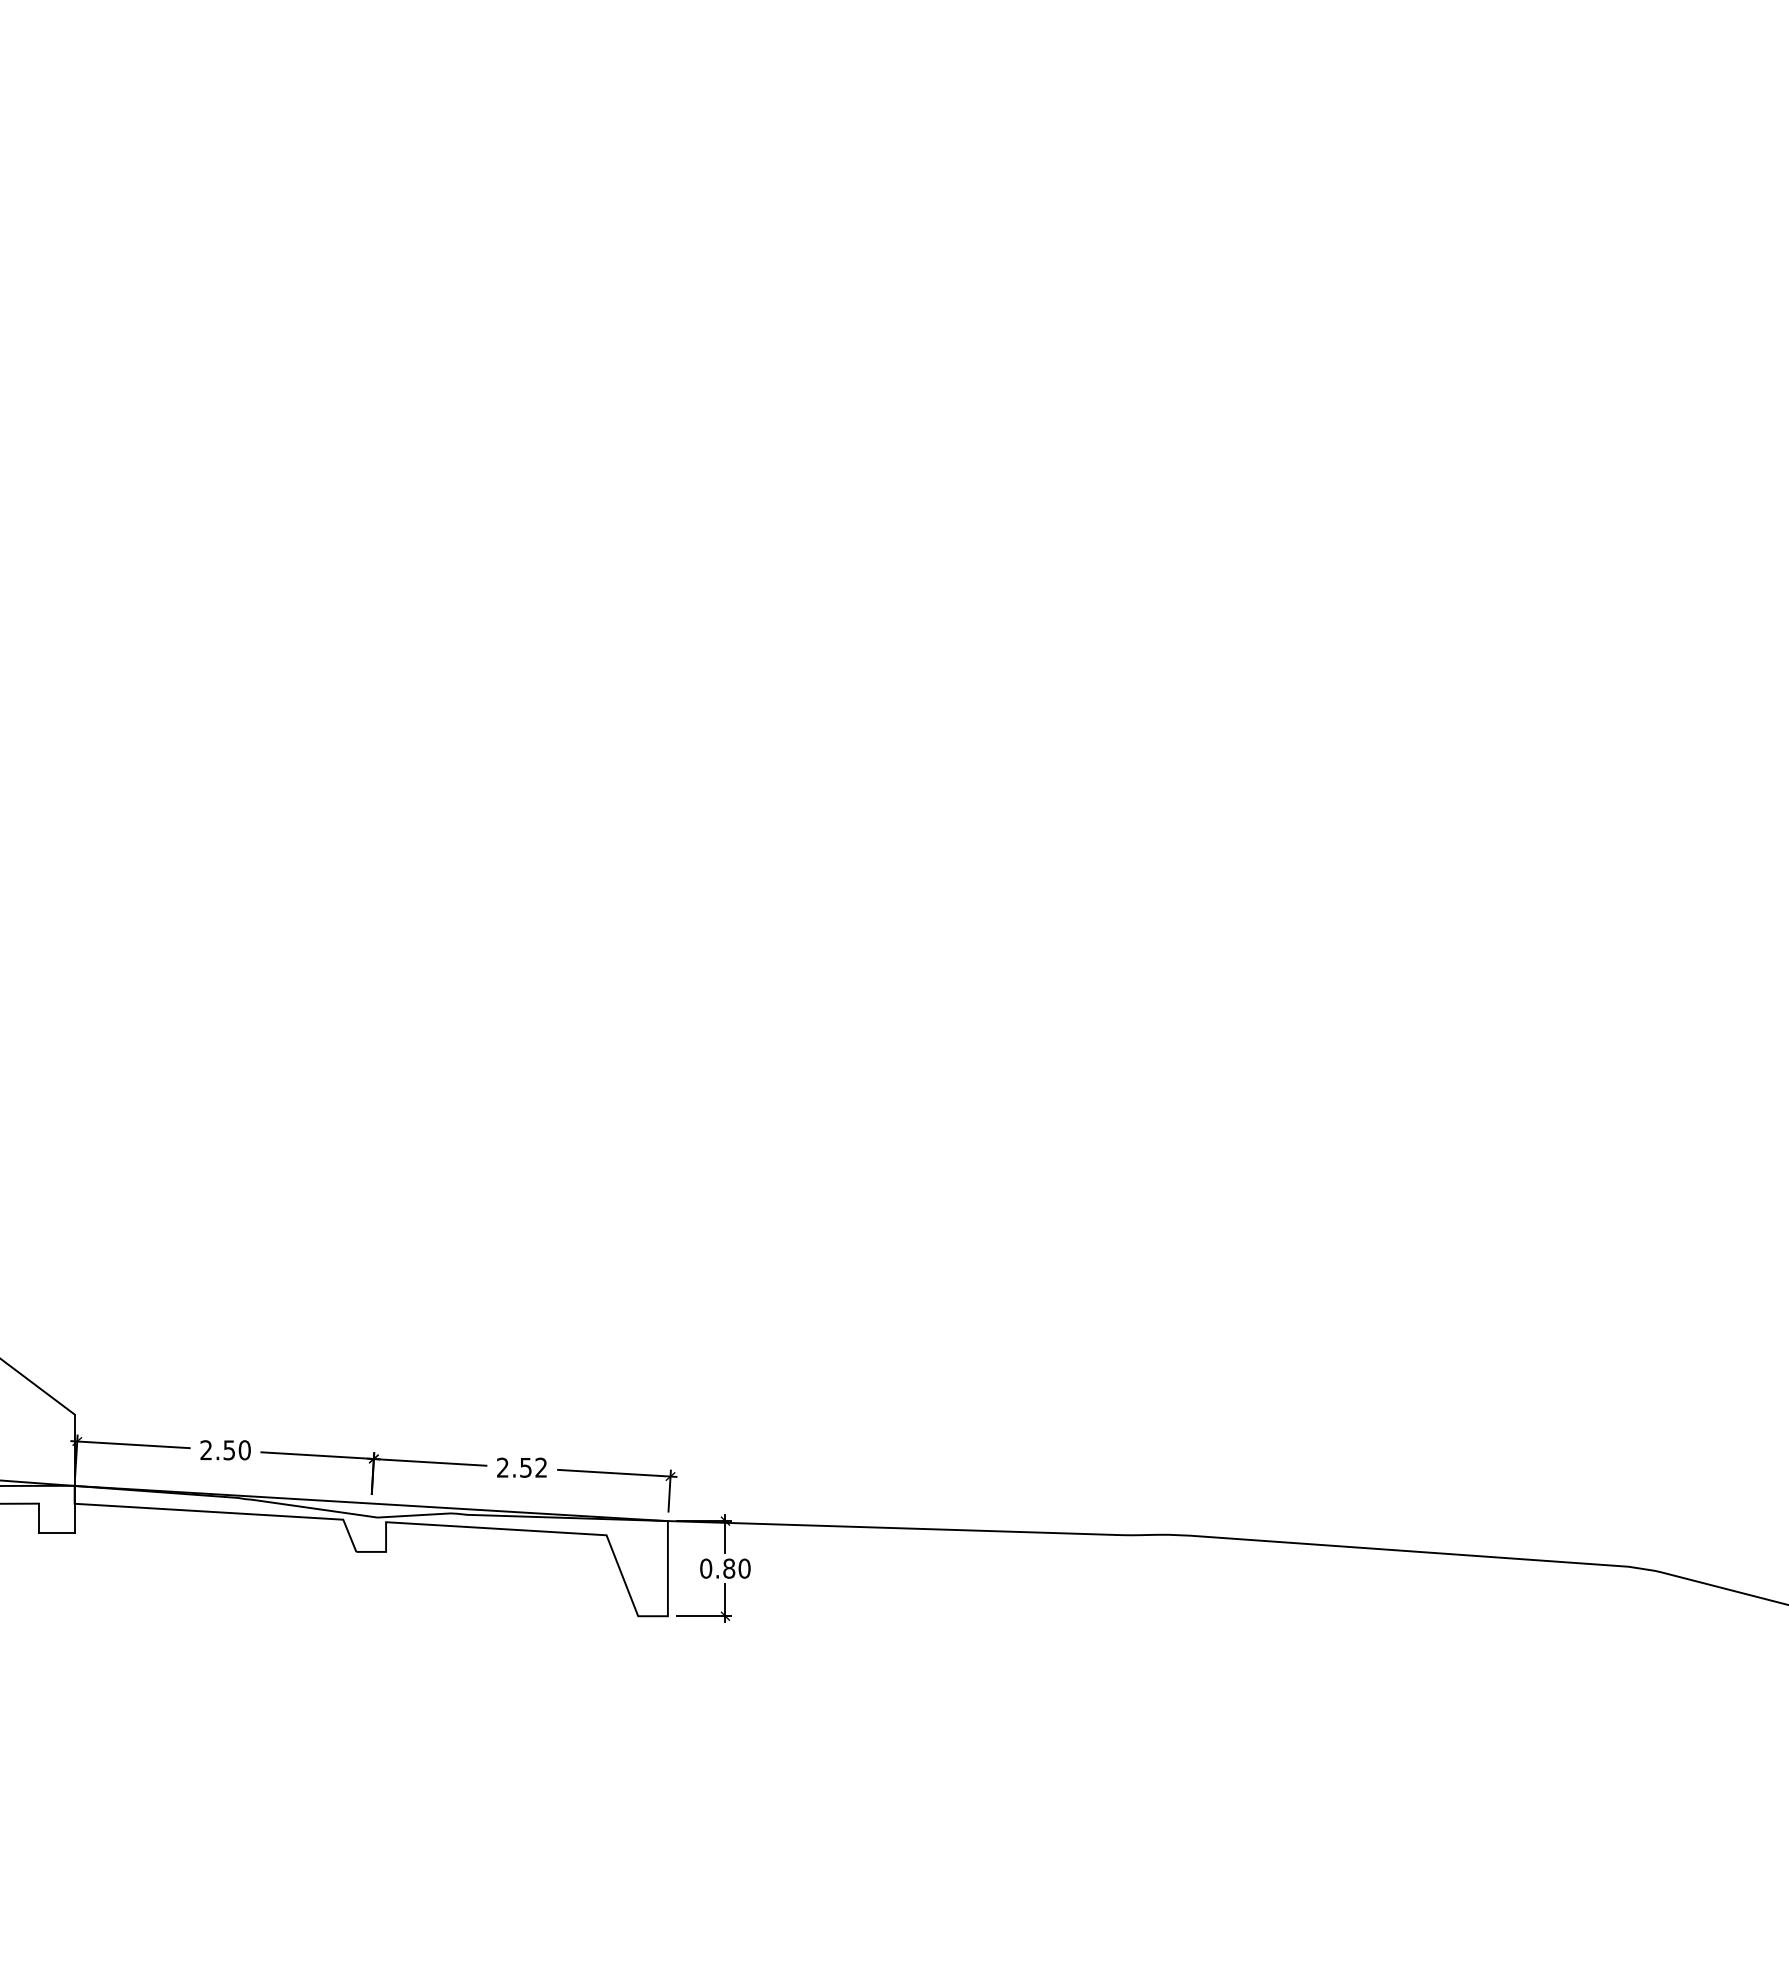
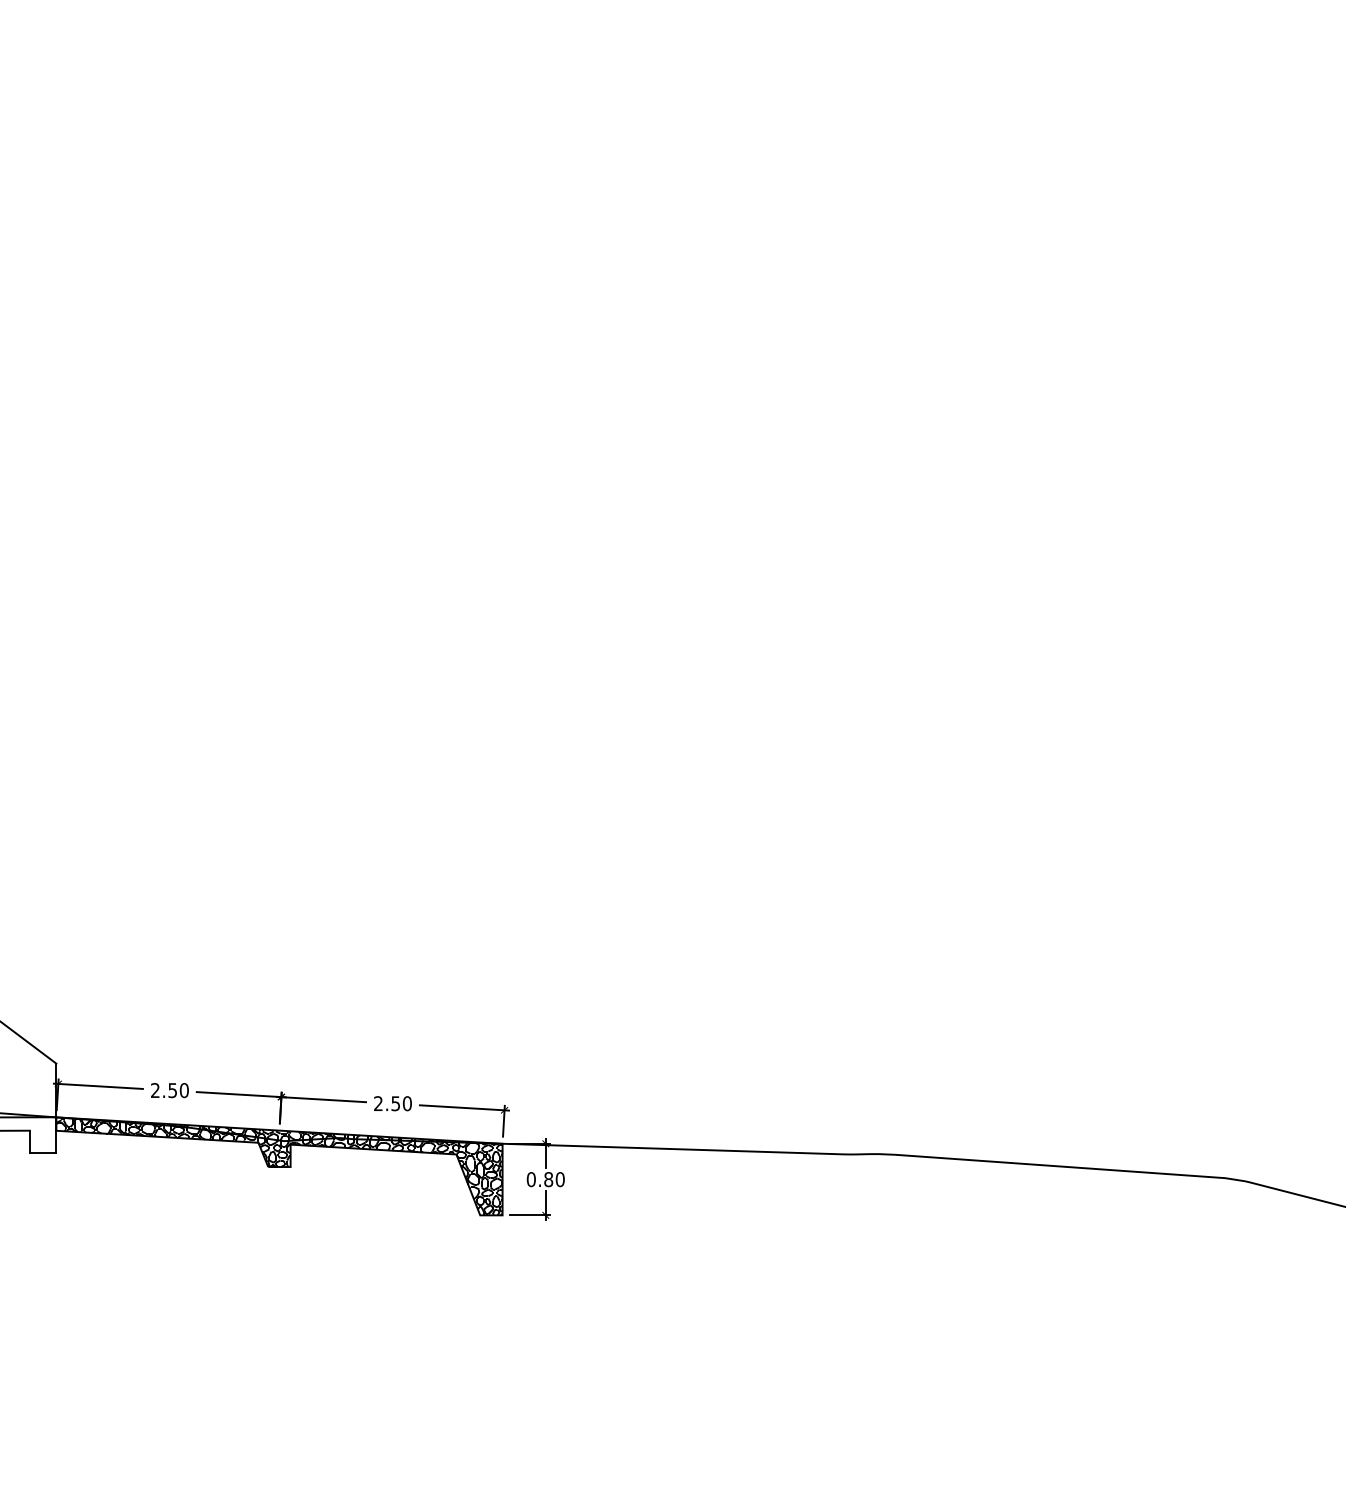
text: (541, 1467) -> (407, 1103), 2.52 -> 2.50
hatch: (370, 1551) -> (278, 1166), added

